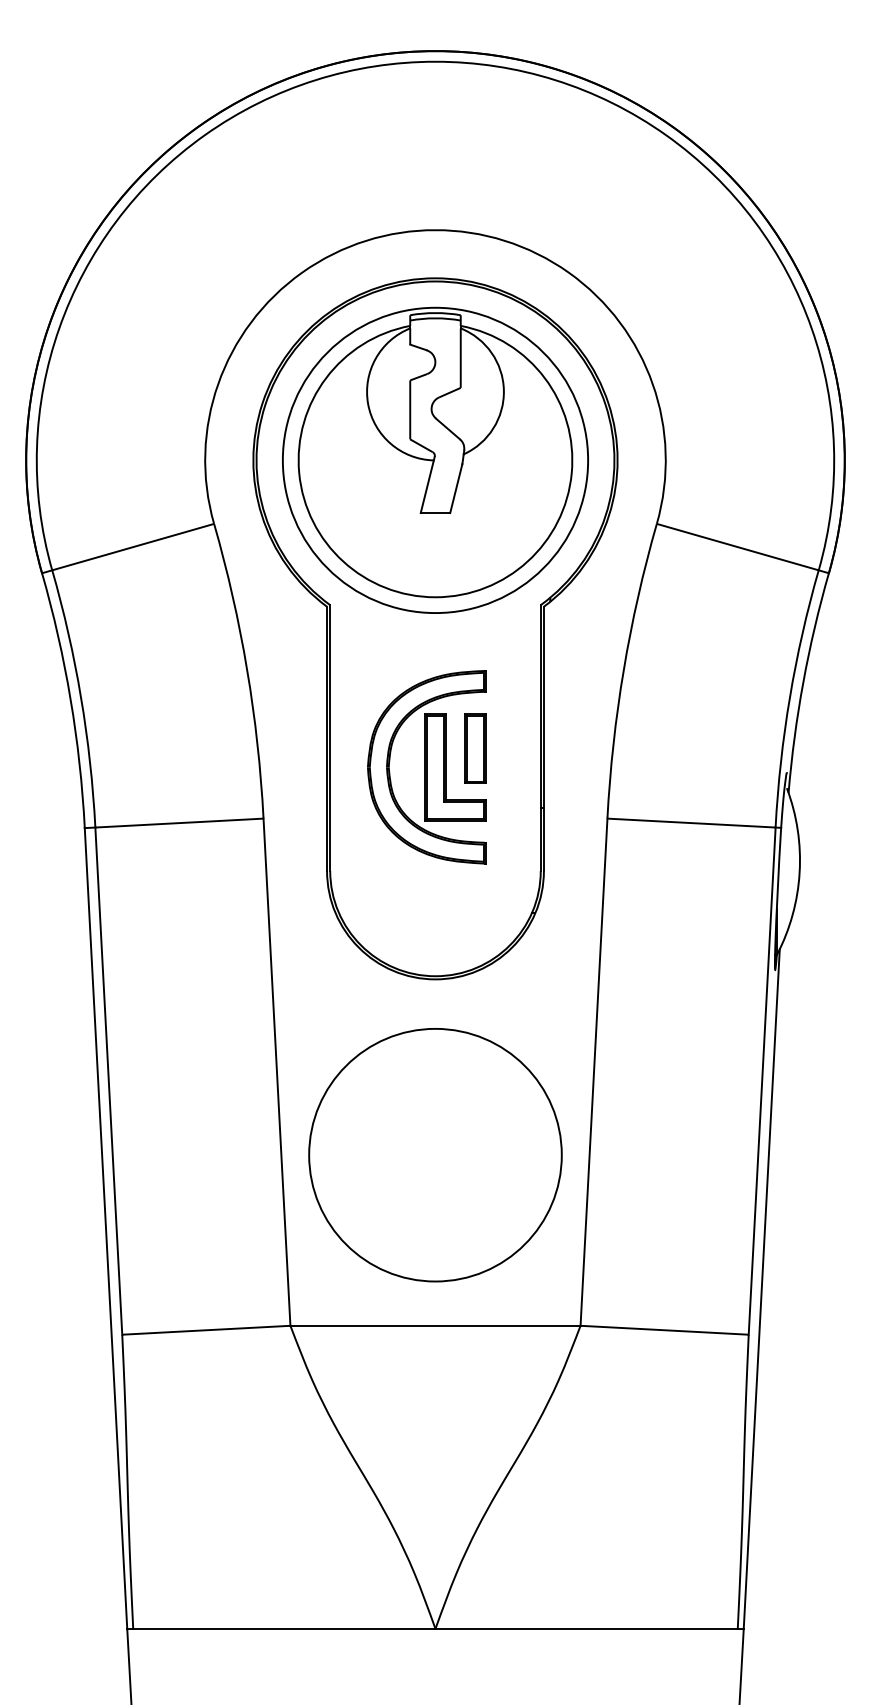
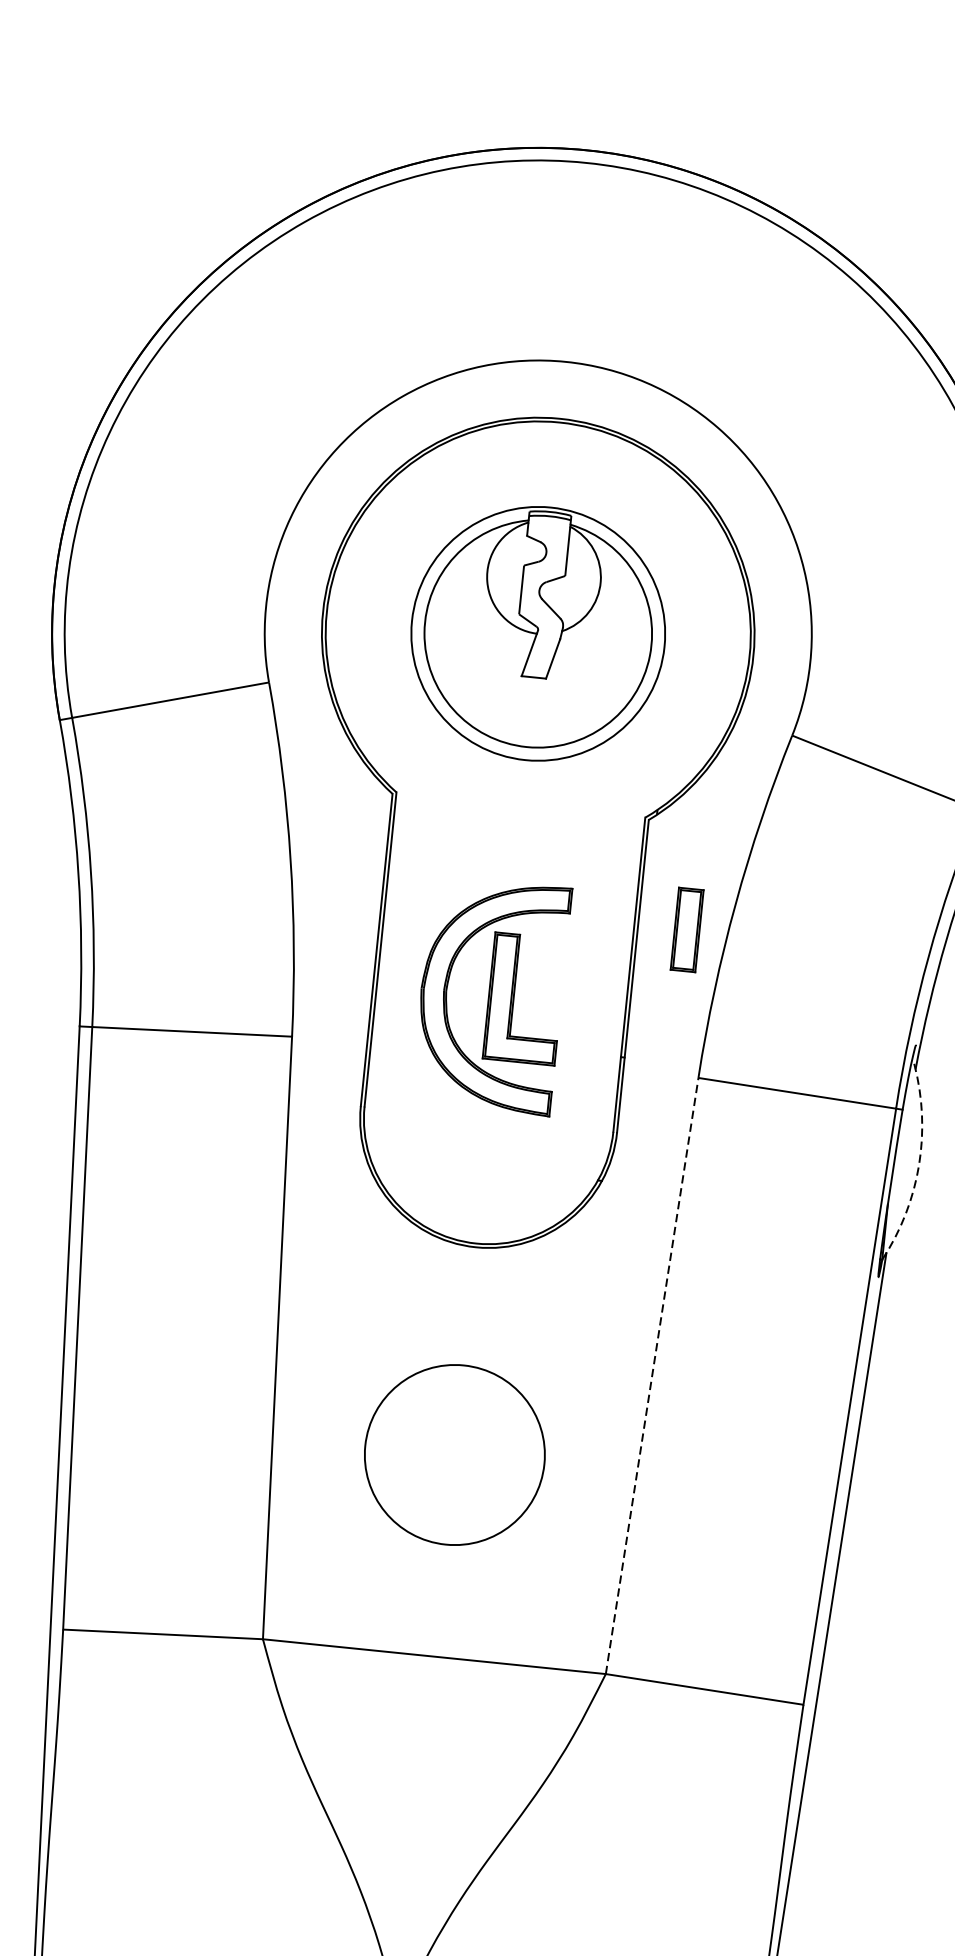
part: (435, 459) -> (538, 632), size x0.7
part: (475, 748) -> (687, 929), moved
arc: (799, 872) -> (918, 1164), solid -> dashed
line: (594, 1072) -> (652, 1376), solid -> dashed
circle: (435, 1154) -> (454, 1454), size x0.6

